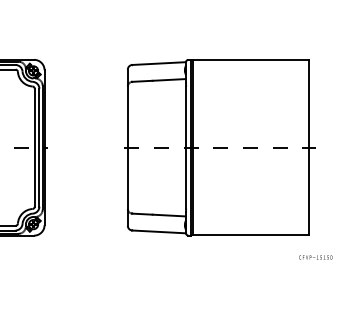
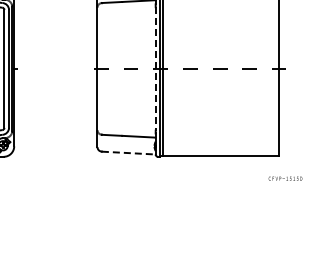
line: (186, 147) -> (156, 68), solid -> dashed
line: (158, 231) -> (128, 152), solid -> dashed

